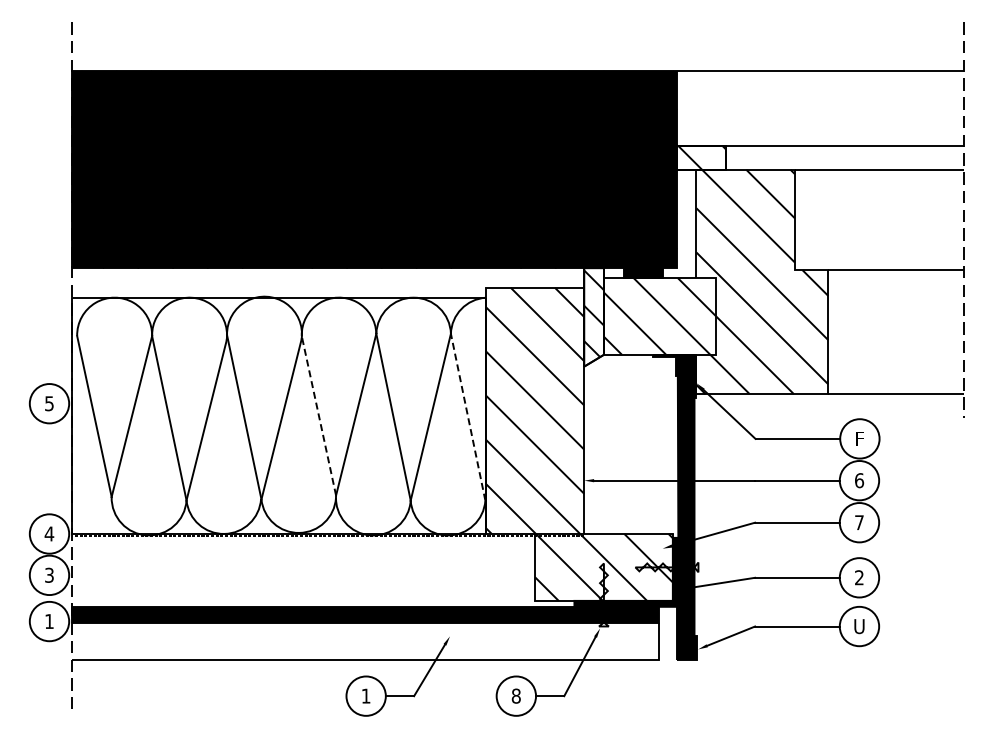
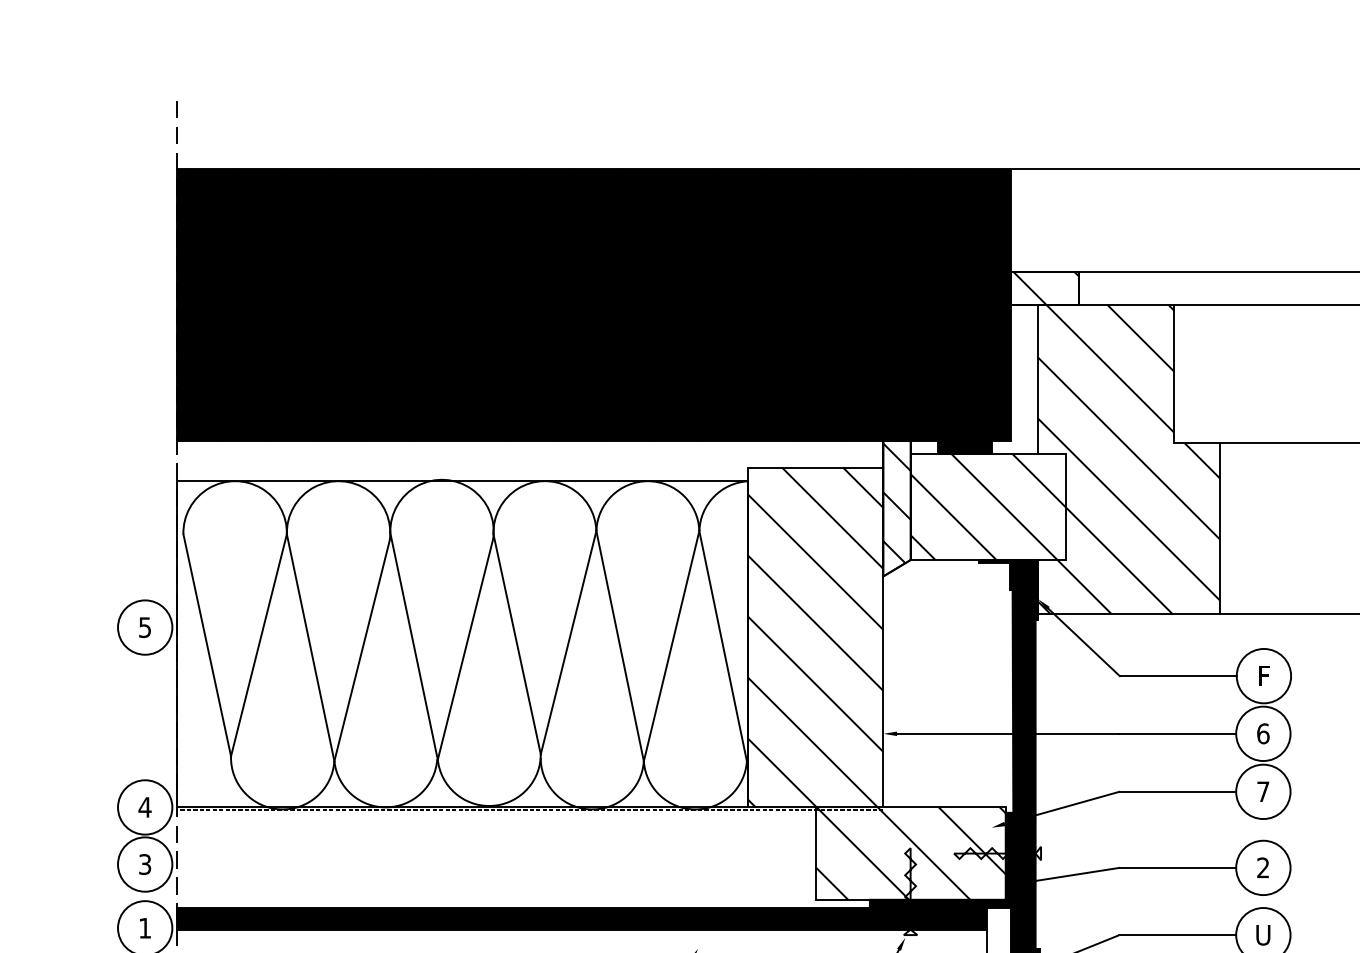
line: (318, 415) -> (516, 643), dashed -> solid
line: (468, 416) -> (723, 645), dashed -> solid

